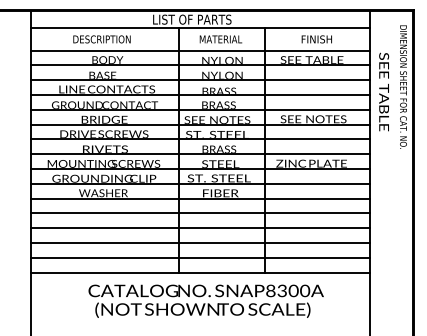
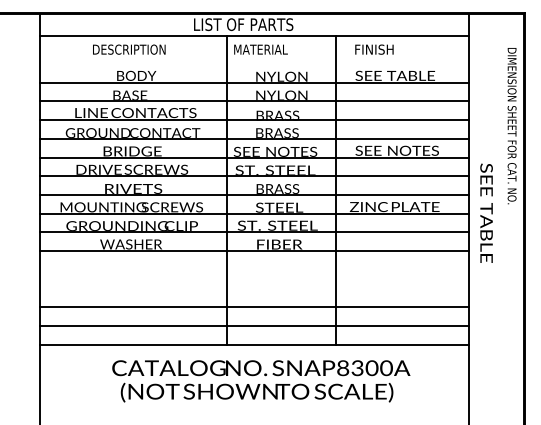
text: (220, 39) -> (260, 49), moved
text: (316, 39) -> (374, 49), moved
line: (200, 50) -> (253, 63), removed
text: (403, 87) -> (511, 126), moved
text: (384, 91) -> (486, 212), moved
line: (200, 213) -> (253, 269), removed
line: (200, 228) -> (253, 288), removed

